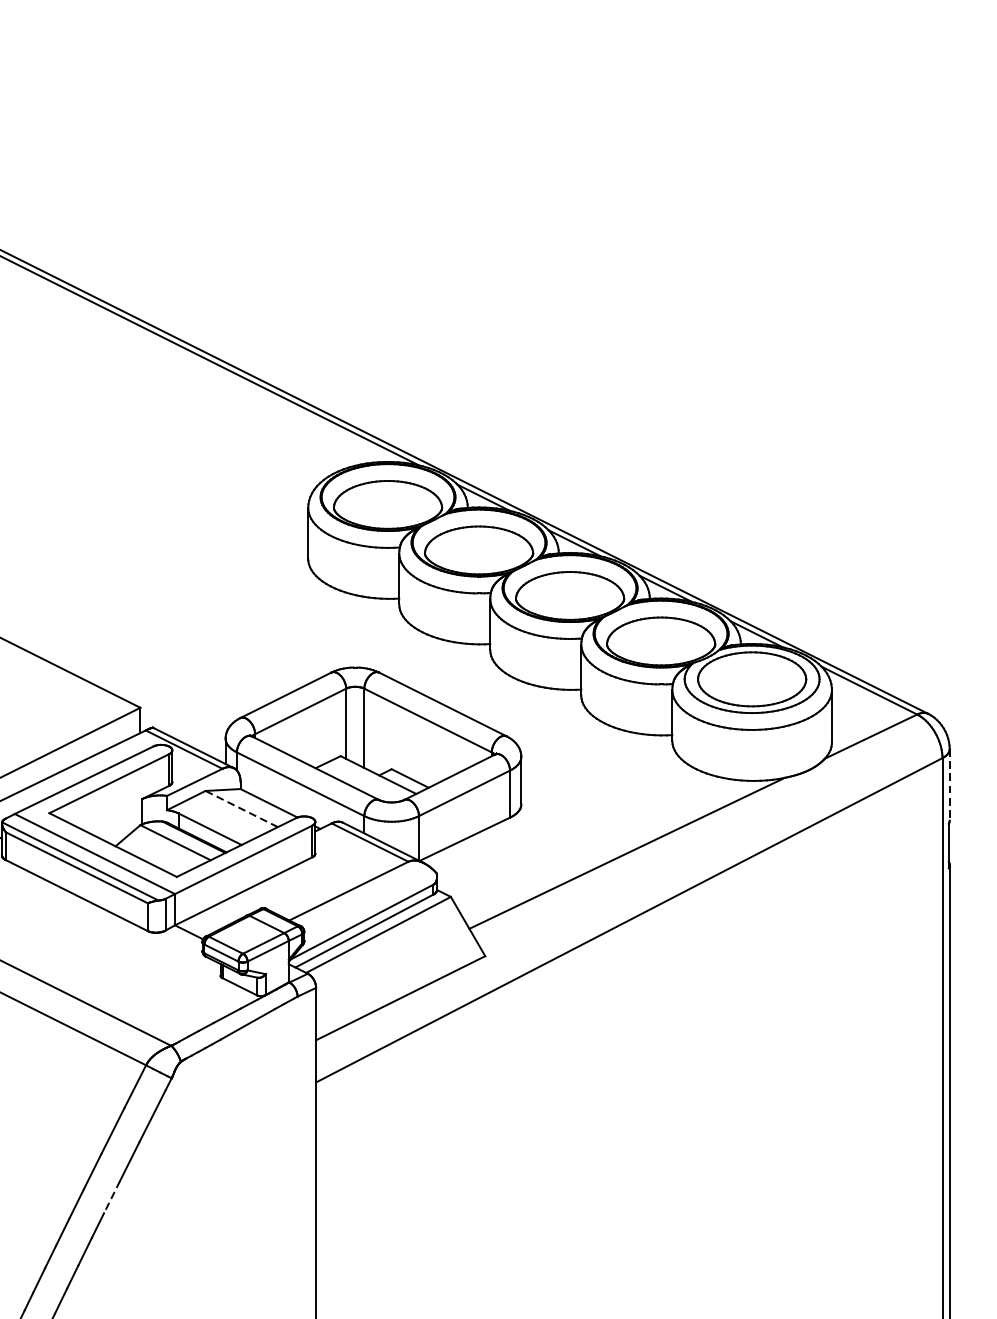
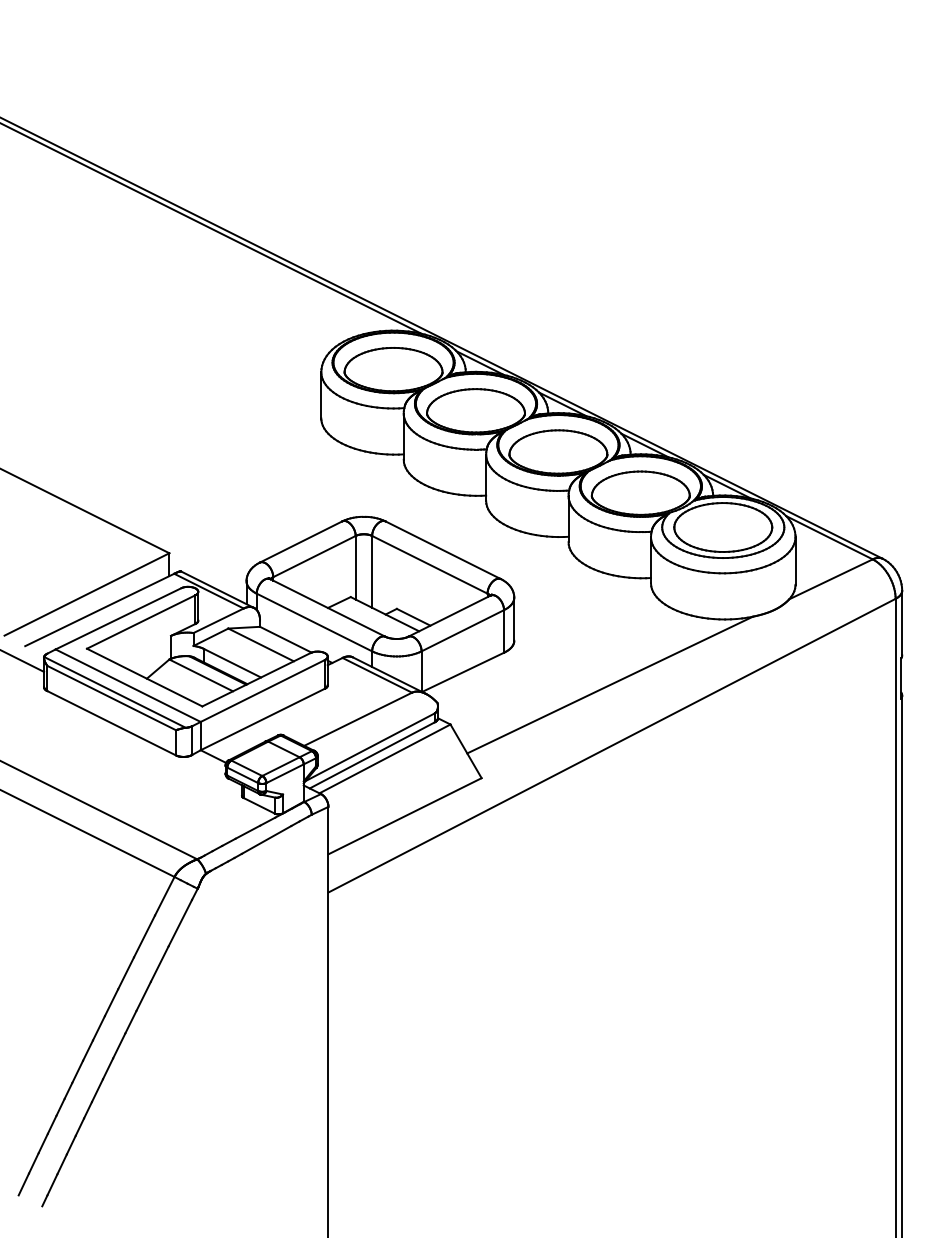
line: (950, 785) -> (902, 623), dashed -> solid
line: (242, 808) -> (261, 644), dashed -> solid
line: (111, 1197) -> (143, 996), dashed -> solid

